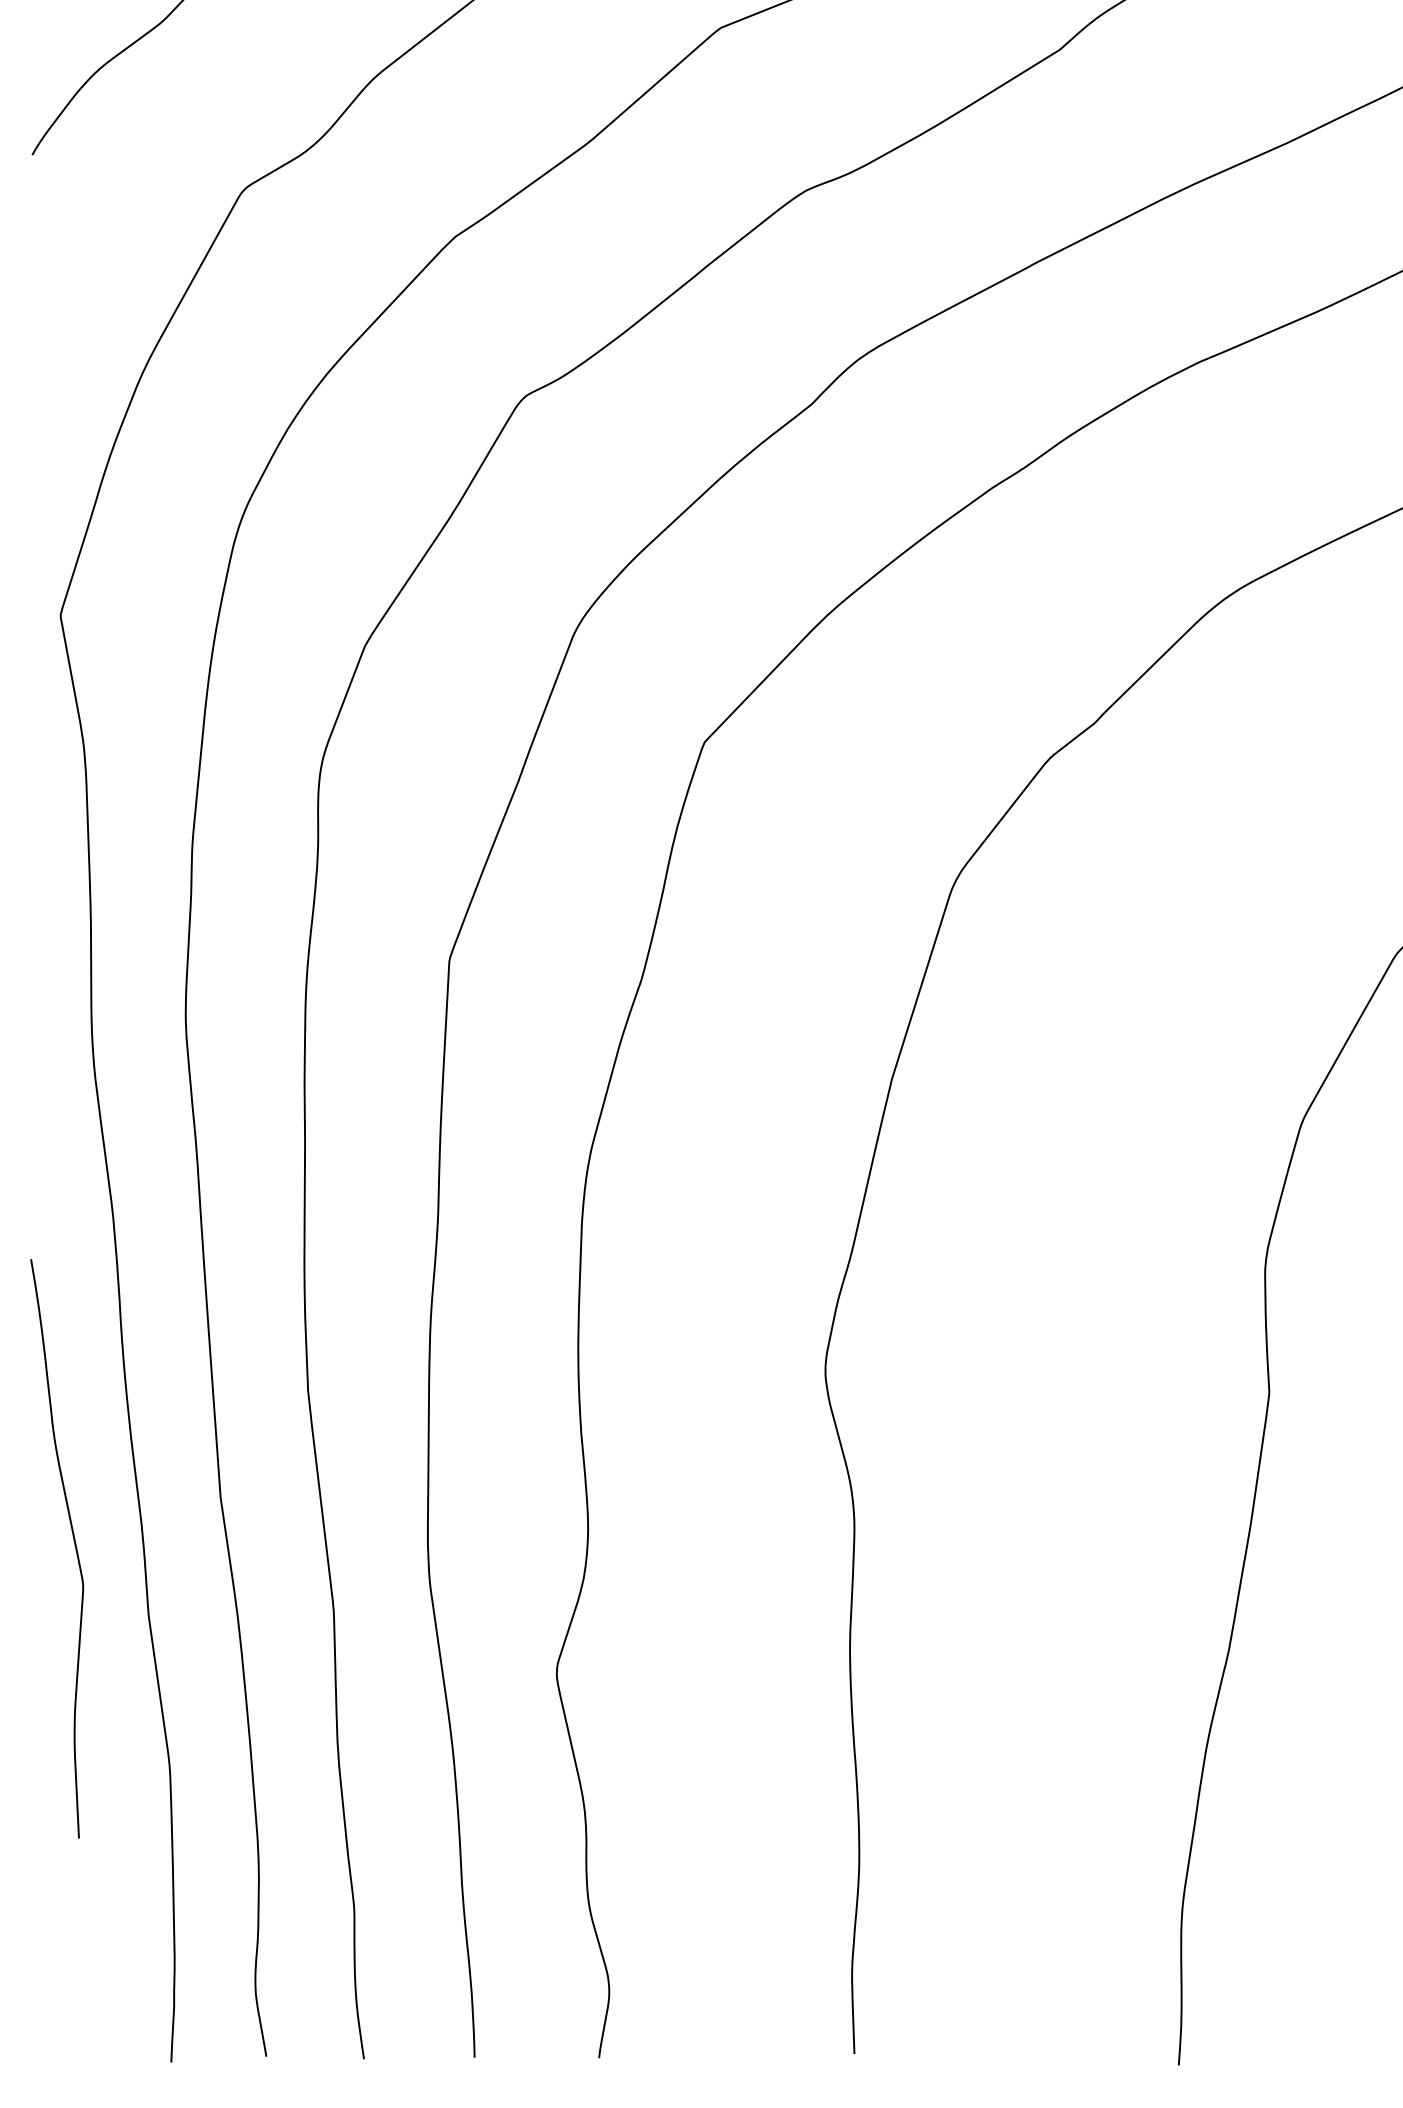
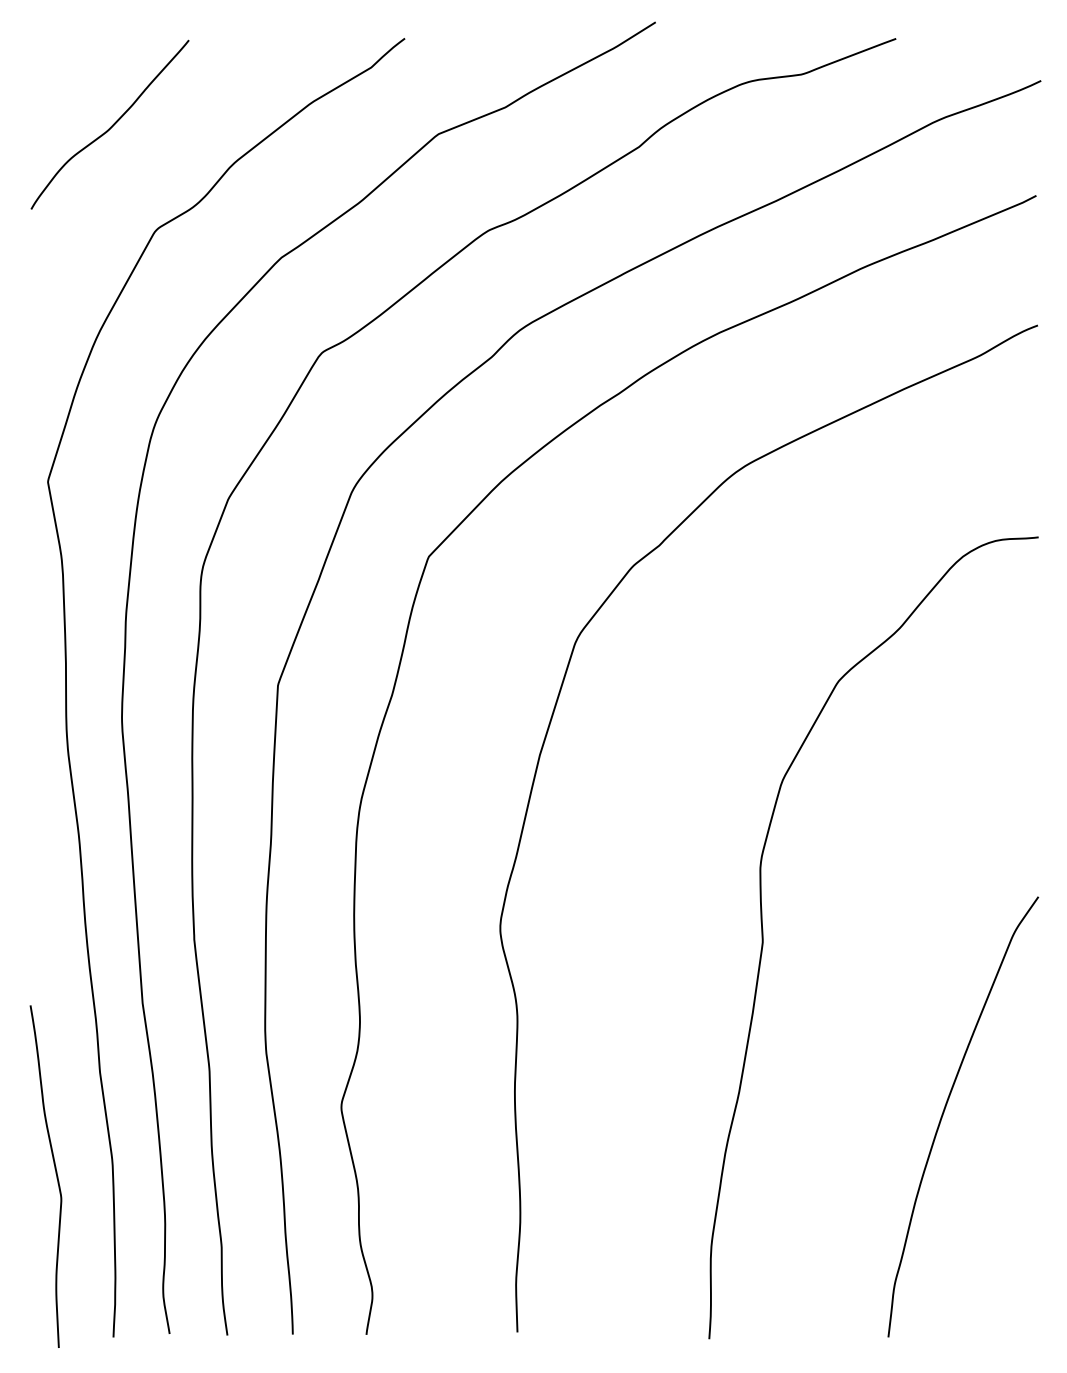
curve: (73, 1543) -> (55, 1173), moved

